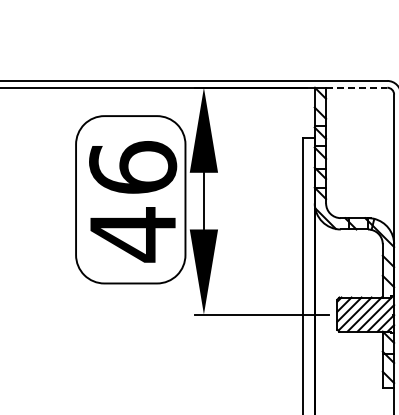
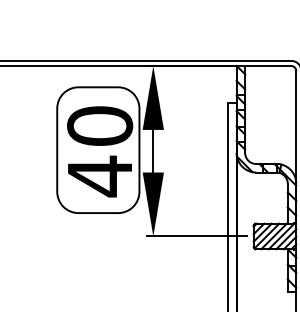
line: (356, 87) -> (268, 65), dashed -> solid
text: (133, 167) -> (100, 125), 46 -> 40

